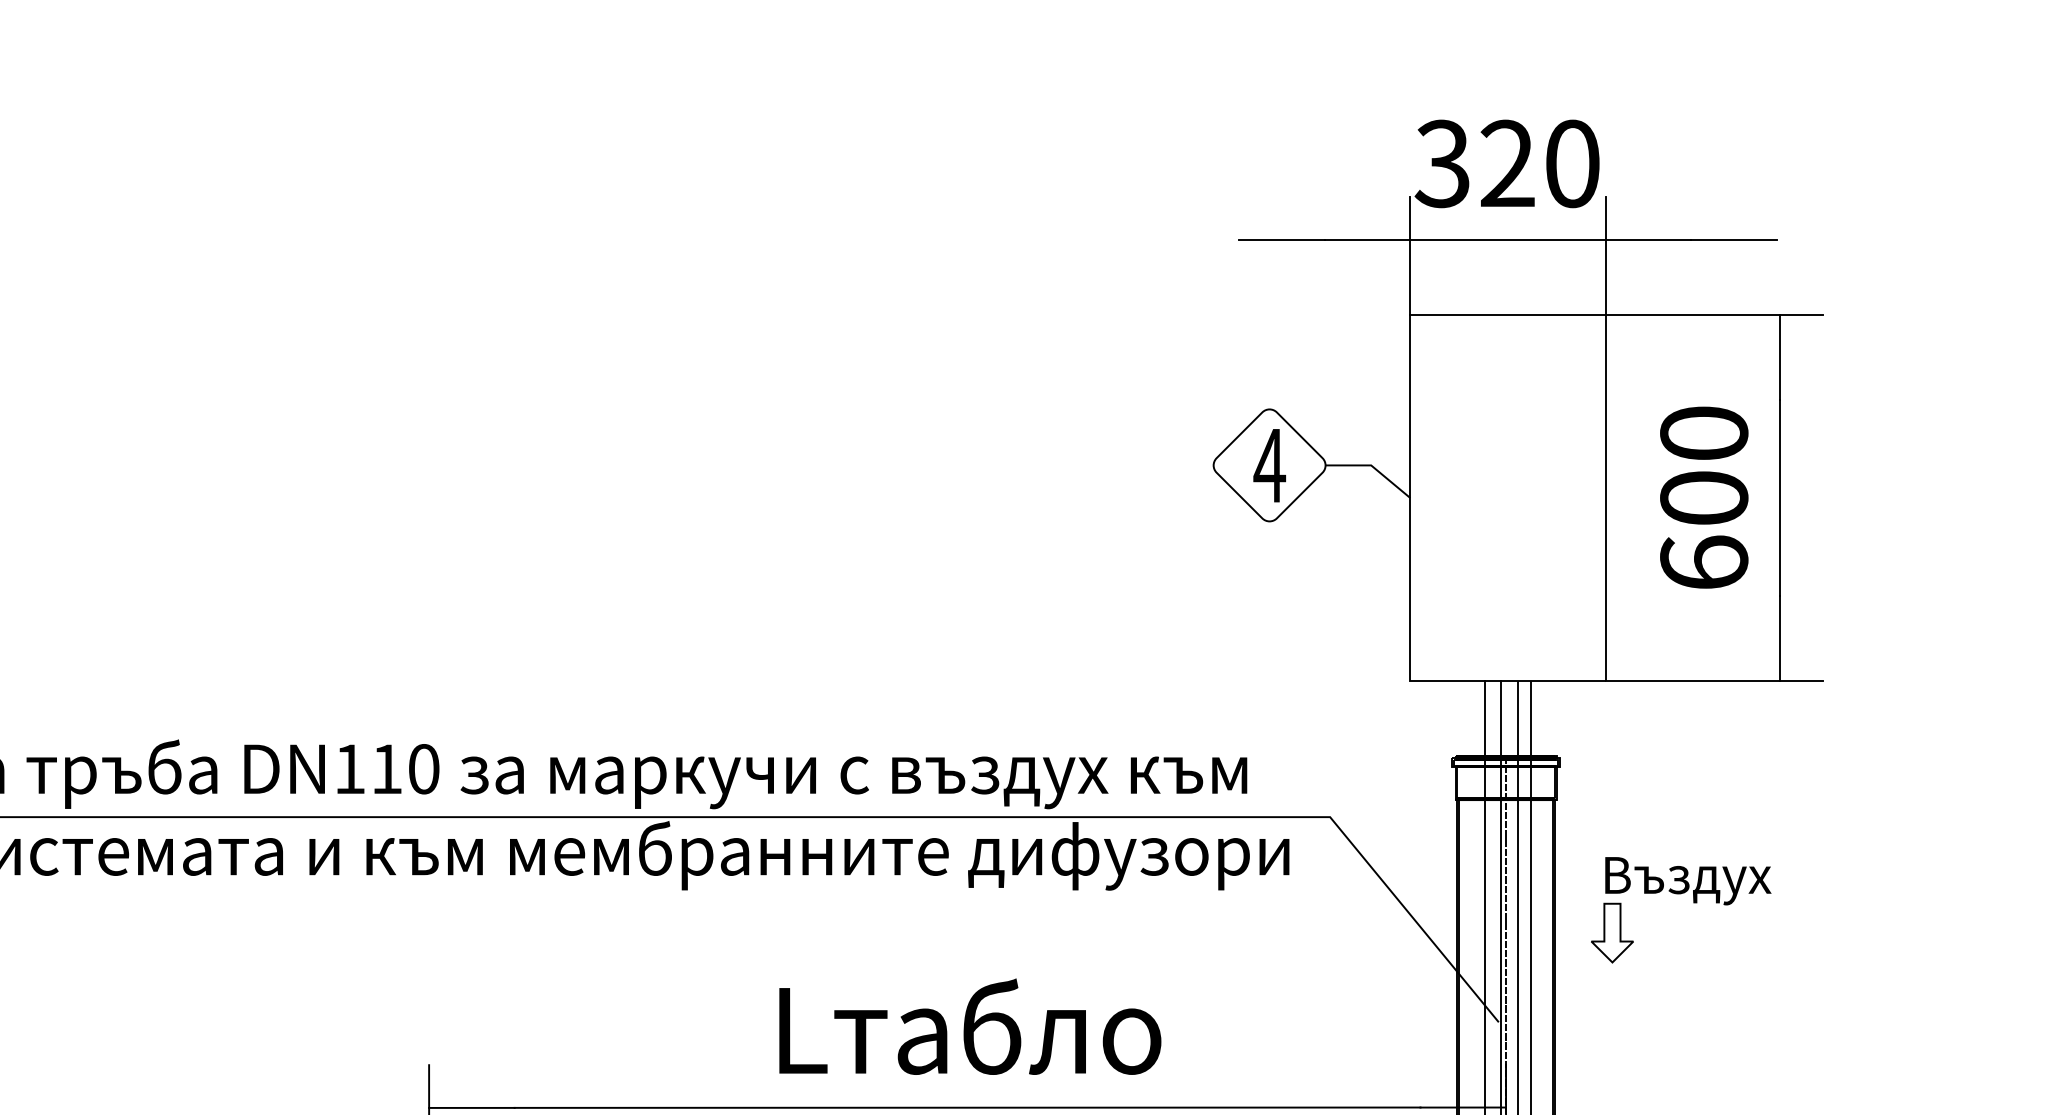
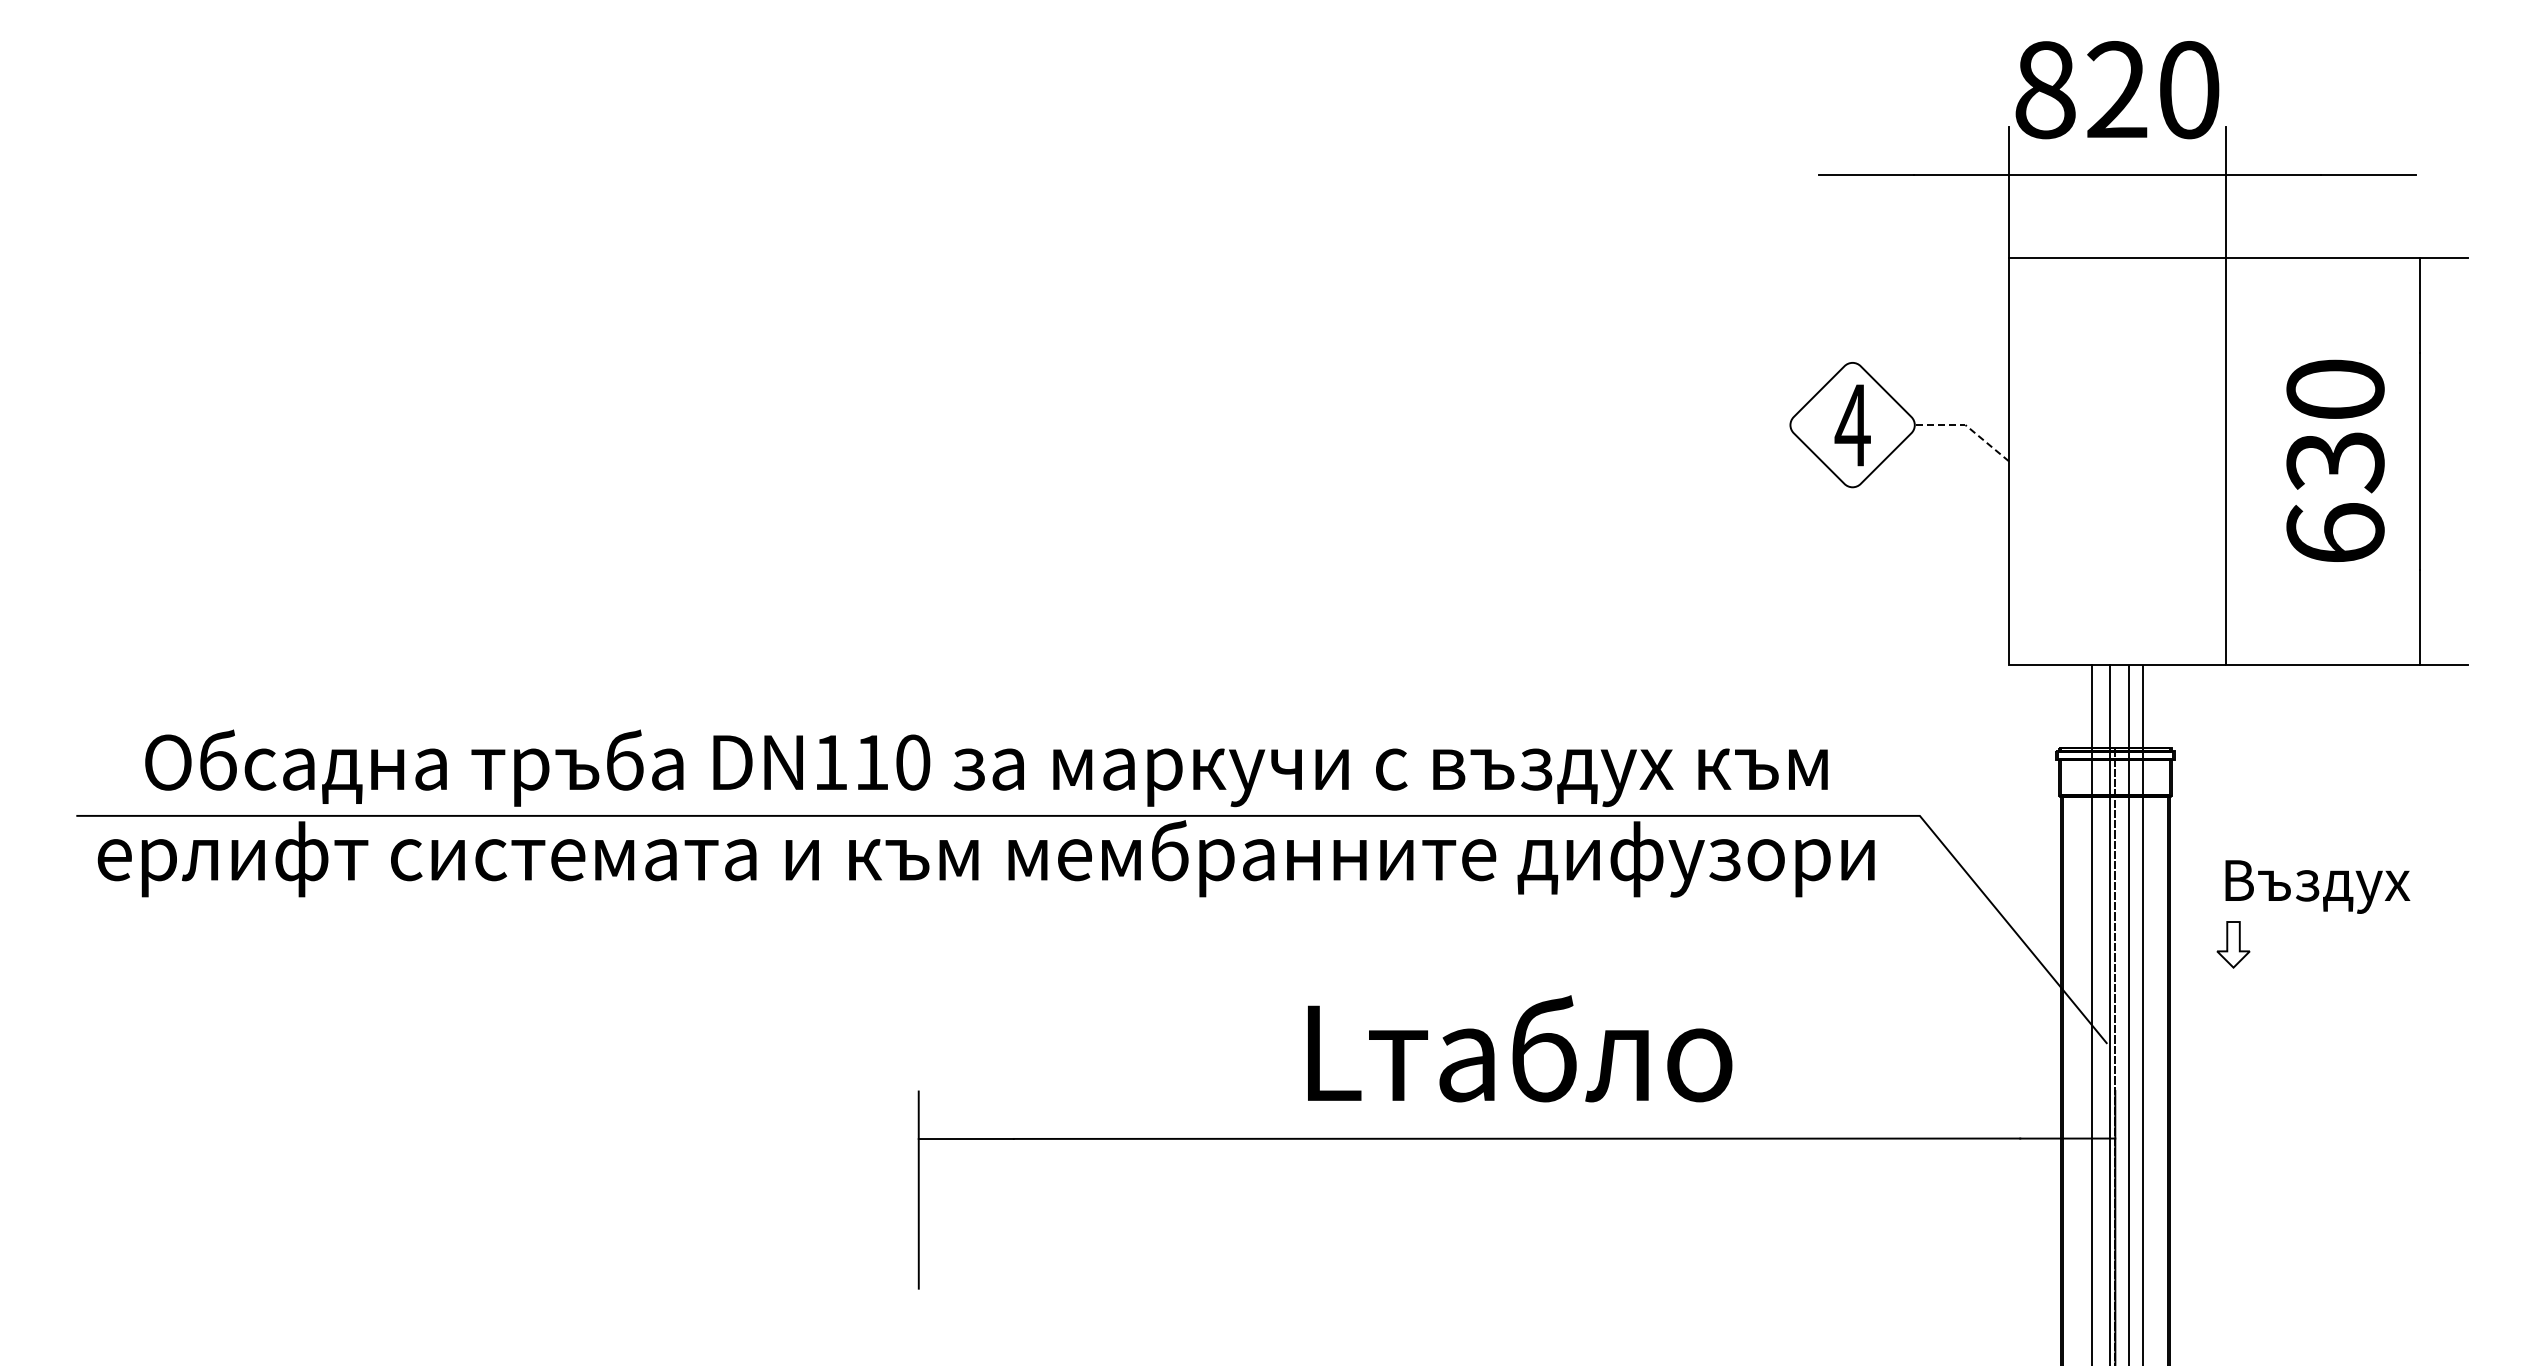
text: (1442, 164) -> (2044, 90), 320 -> 820
line: (1372, 466) -> (1967, 426), solid -> dashed
text: (1704, 499) -> (2335, 462), 600 -> 630
part: (1612, 932) -> (2233, 944), size x0.7

